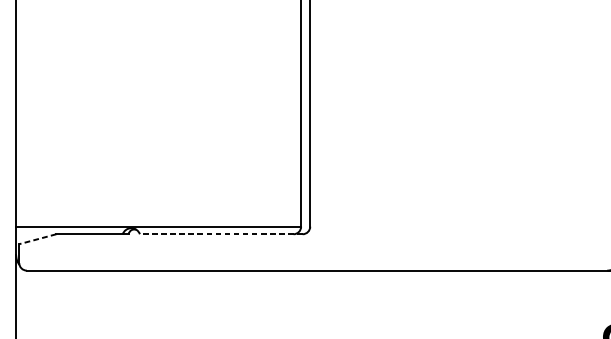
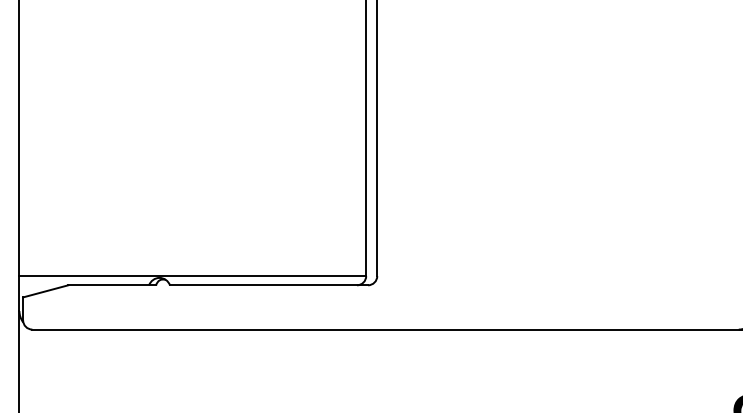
line: (220, 234) -> (268, 285), dashed -> solid
line: (37, 239) -> (45, 291), dashed -> solid

